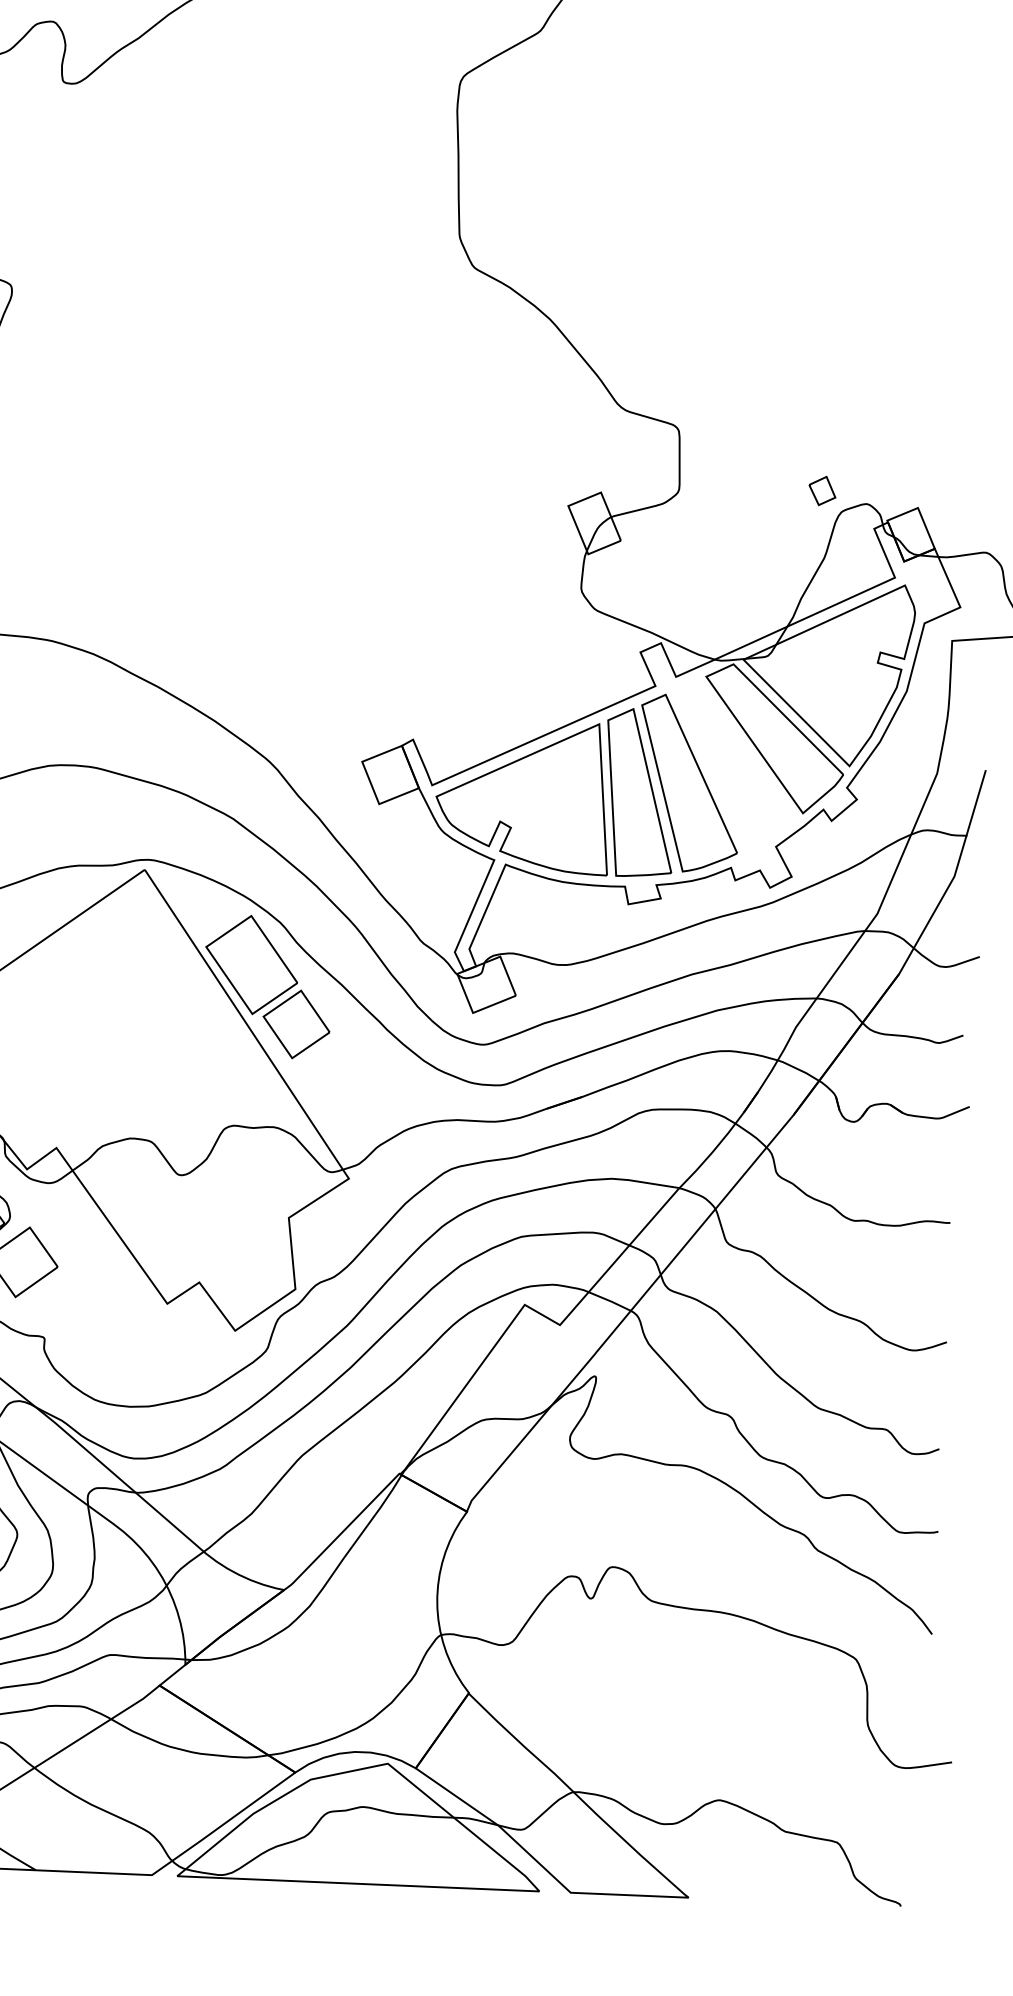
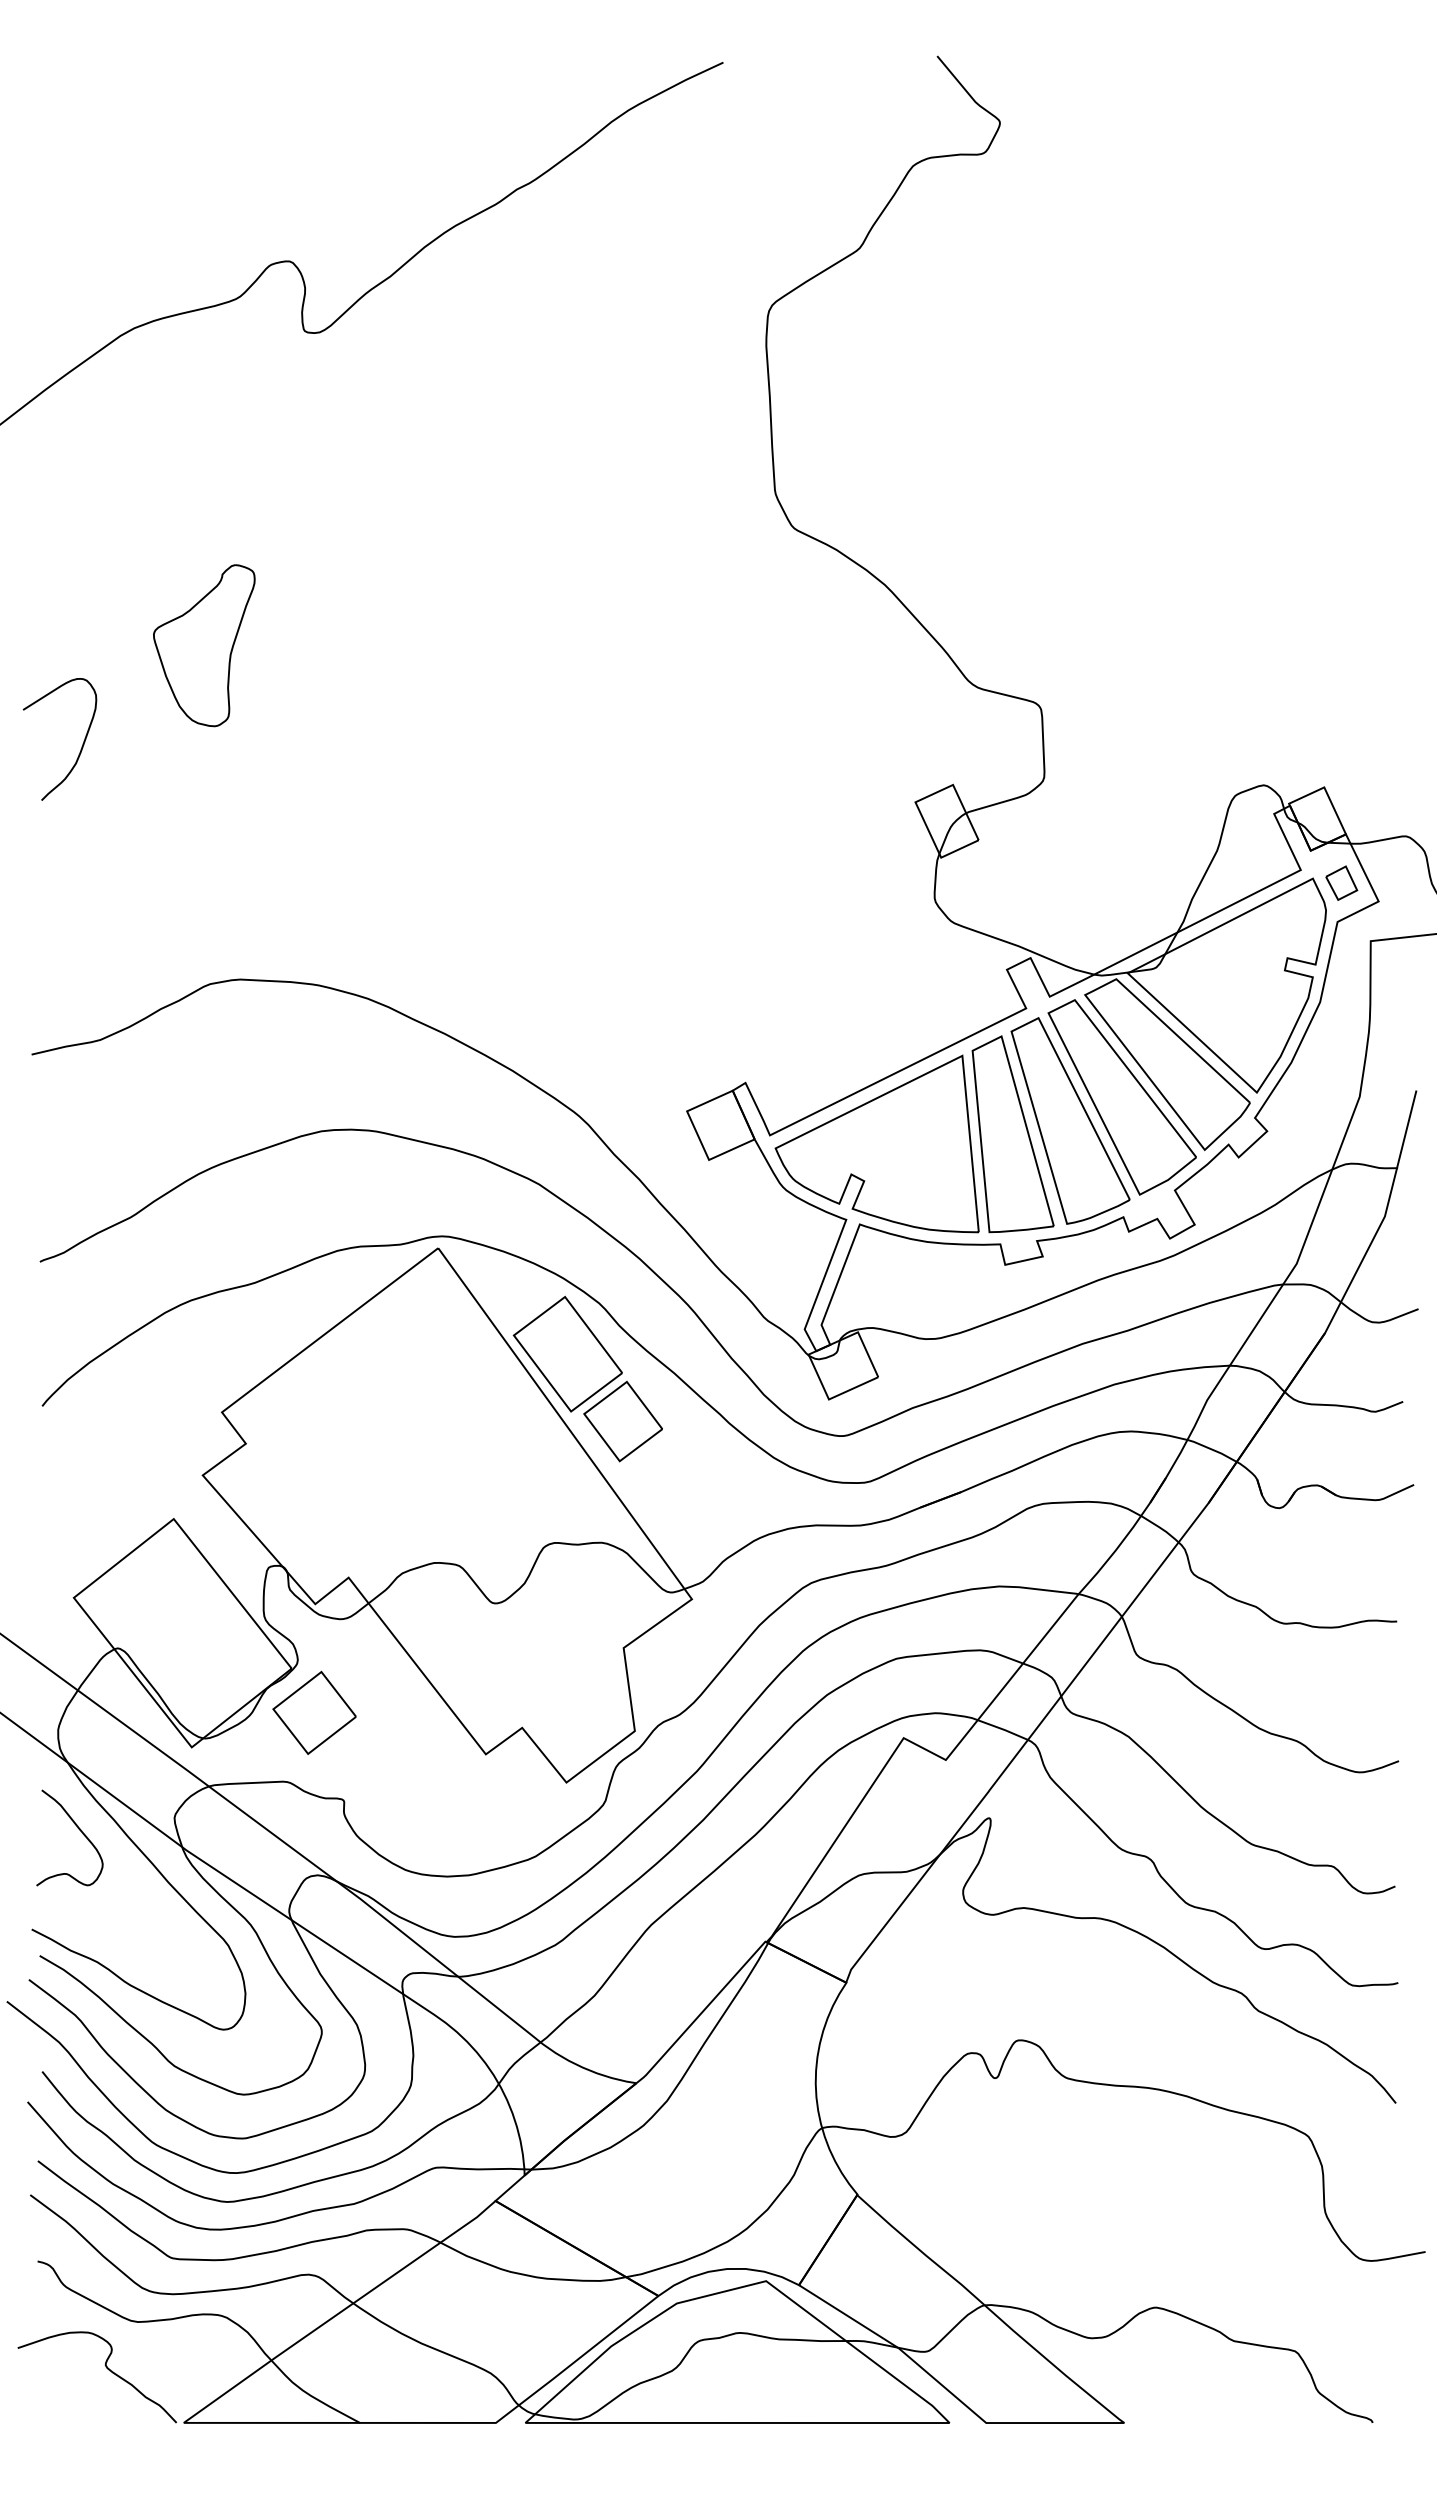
part: (822, 490) -> (1341, 882), moved
part: (733, 765) -> (1121, 1097), added

